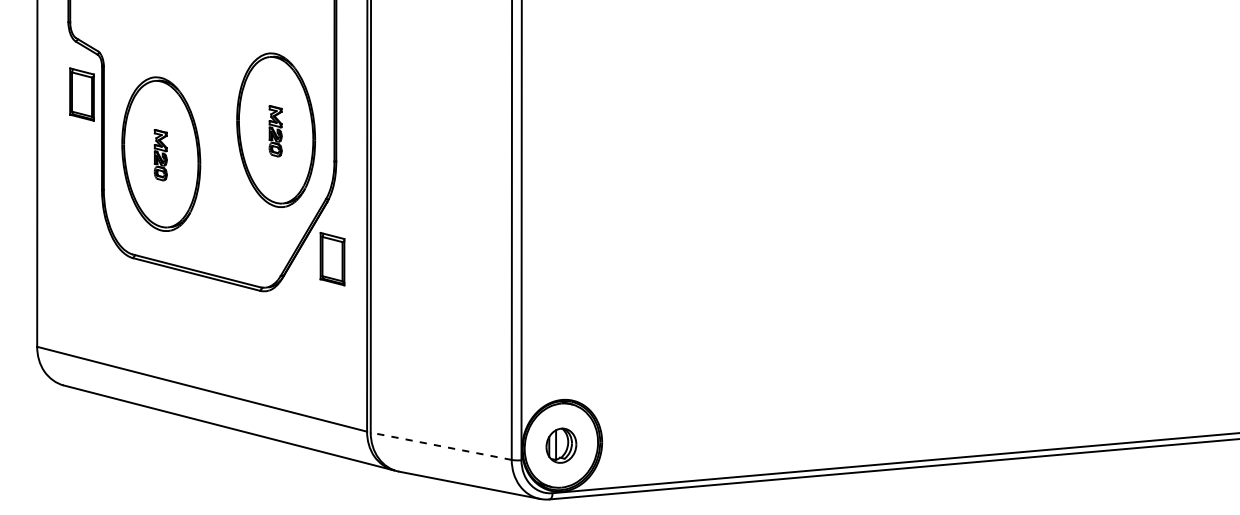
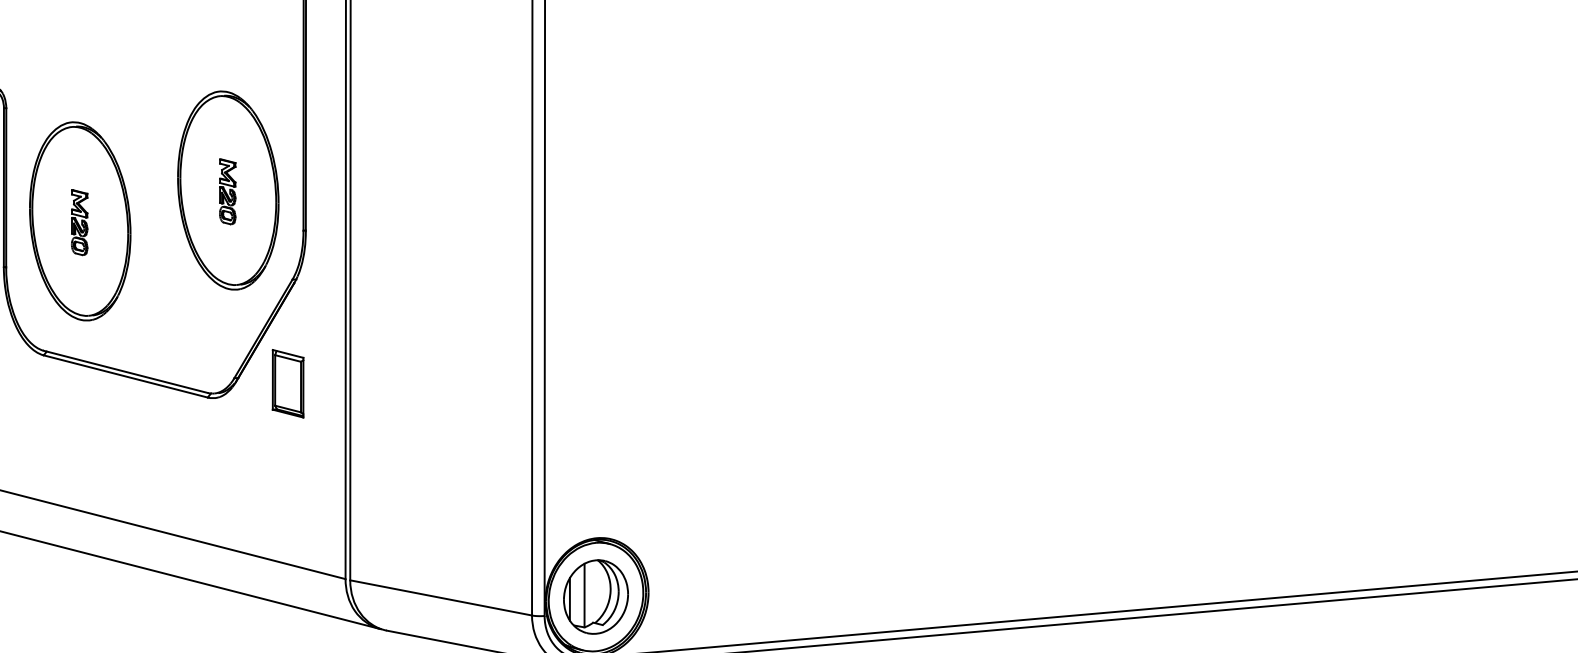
part: (332, 259) -> (288, 384), moved
part: (561, 445) -> (596, 596), size x1.67
line: (441, 446) -> (441, 598), dashed -> solid

